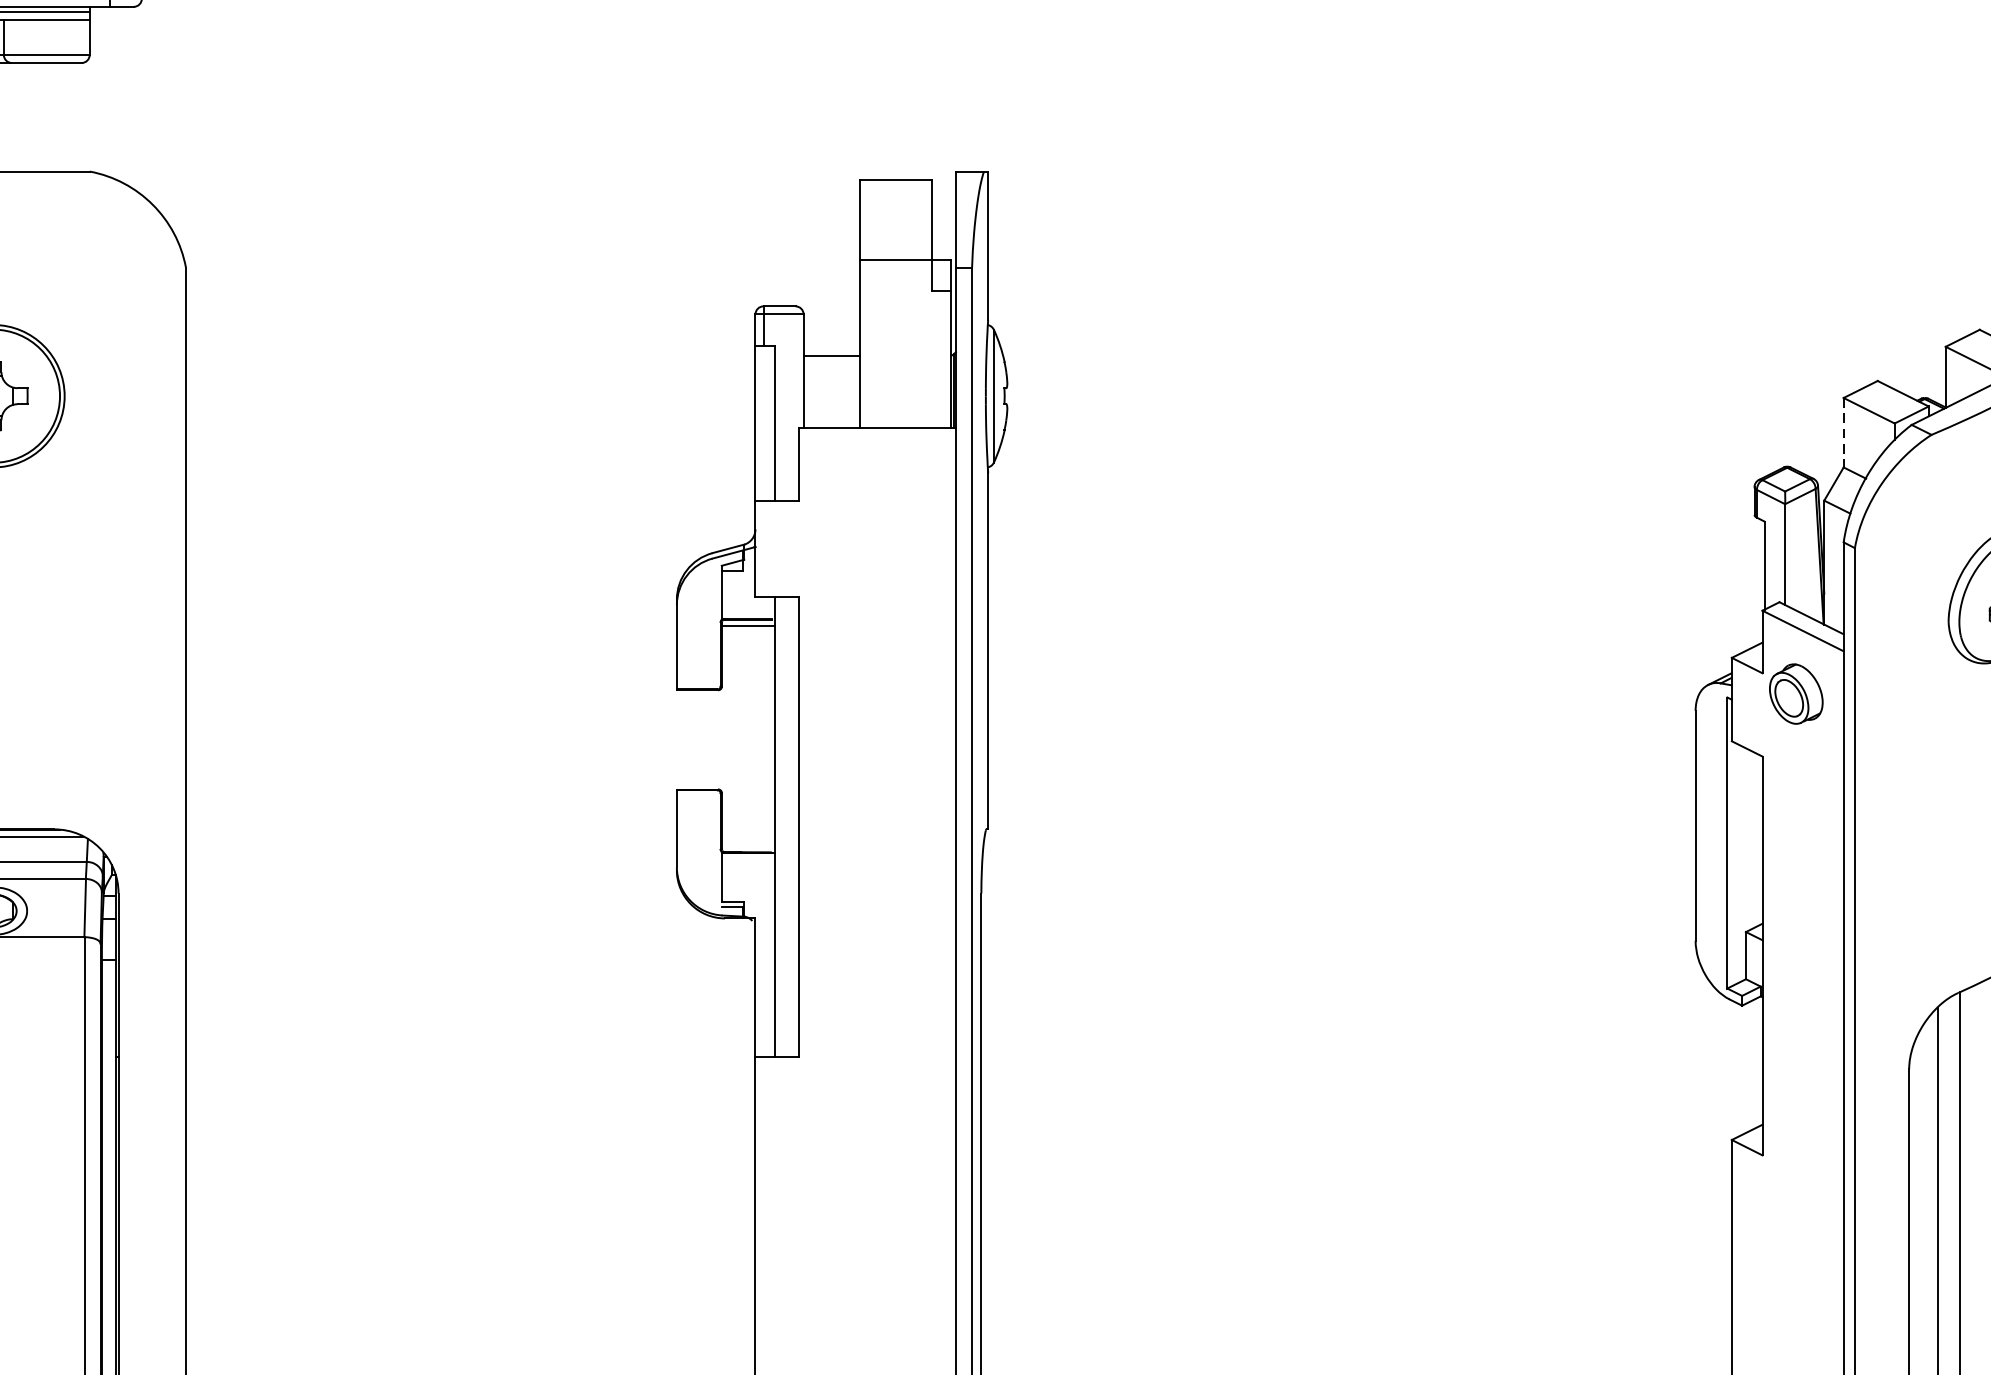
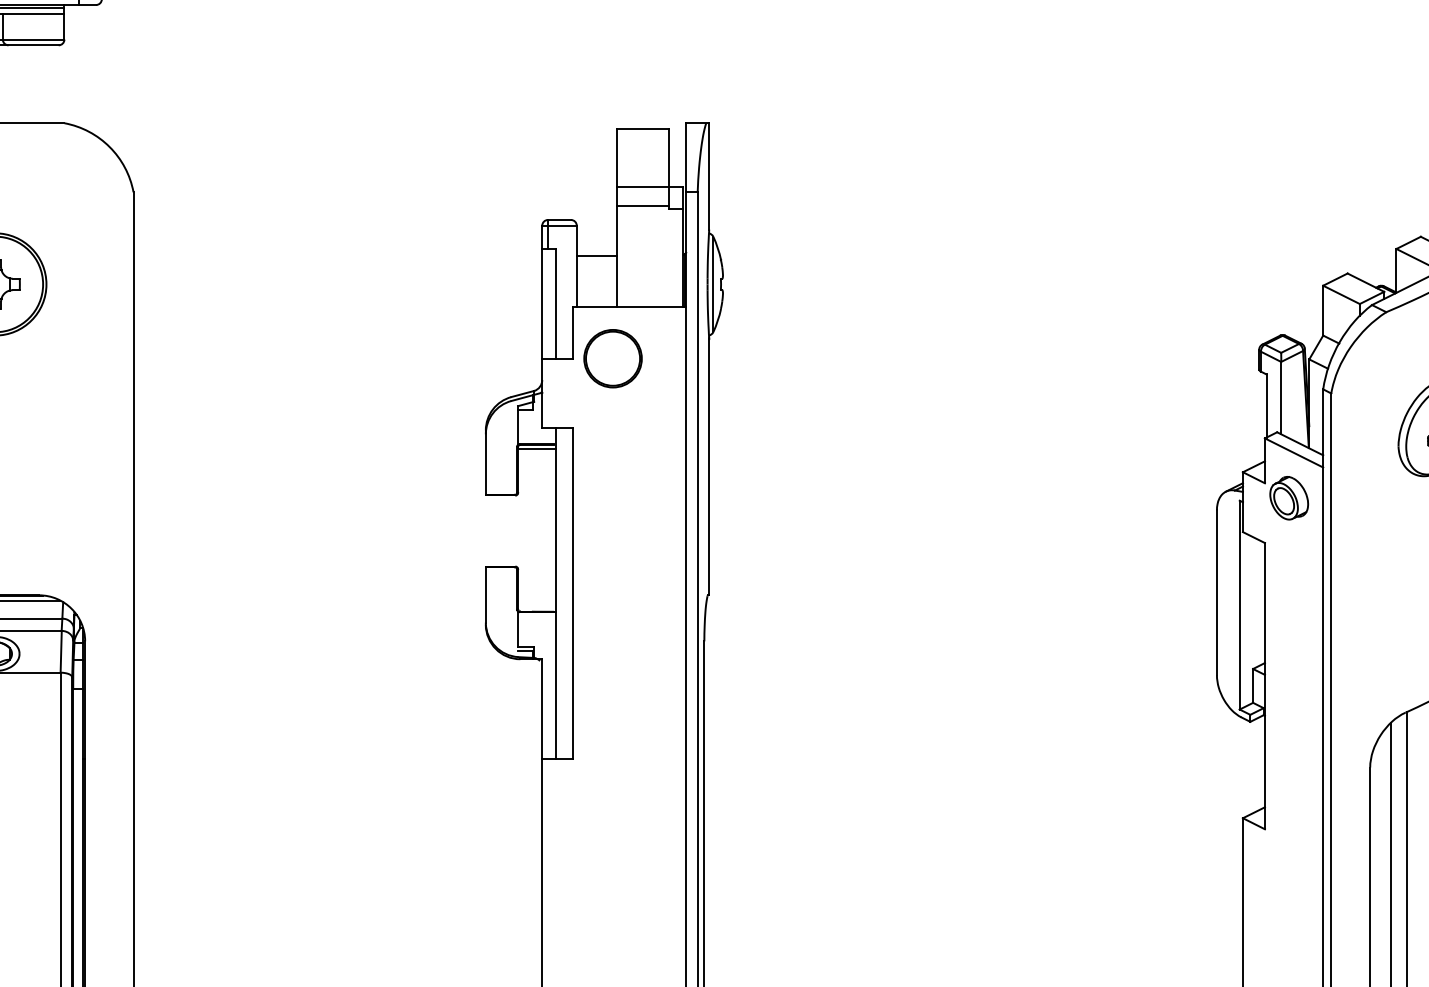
line: (895, 287) -> (642, 206), added
line: (1844, 432) -> (1323, 310), dashed -> solid
part: (853, 499) -> (612, 358), added

